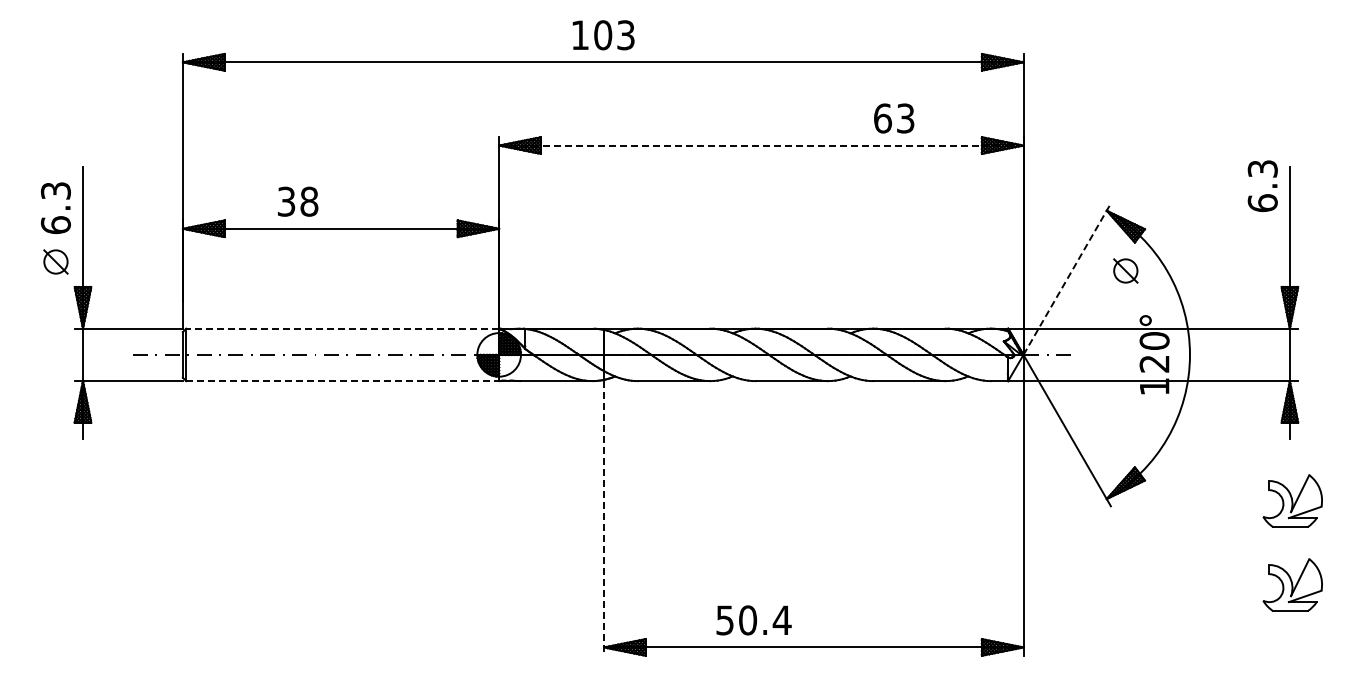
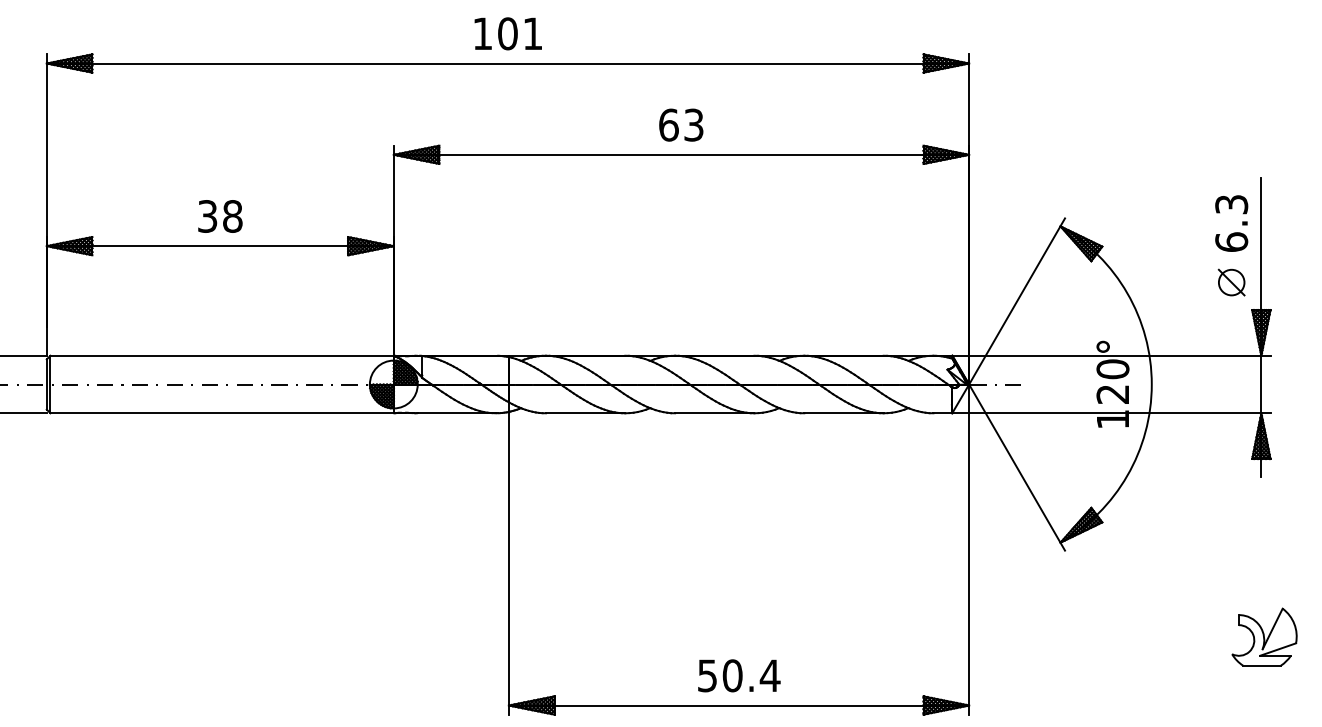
text: (625, 35) -> (532, 34), 103 -> 101
text: (894, 118) -> (681, 125), moved
line: (761, 145) -> (681, 154), dashed -> solid
text: (1262, 185) -> (1231, 222), moved
text: (298, 201) -> (220, 216), moved
part: (1125, 270) -> (1231, 282), moved
line: (1067, 278) -> (1017, 300), dashed -> solid
line: (342, 328) -> (221, 355), dashed -> solid
line: (343, 381) -> (223, 413), dashed -> solid
part: (1292, 500) -> (1264, 544), removed
line: (604, 518) -> (509, 564), dashed -> solid
text: (753, 620) -> (738, 675), moved

